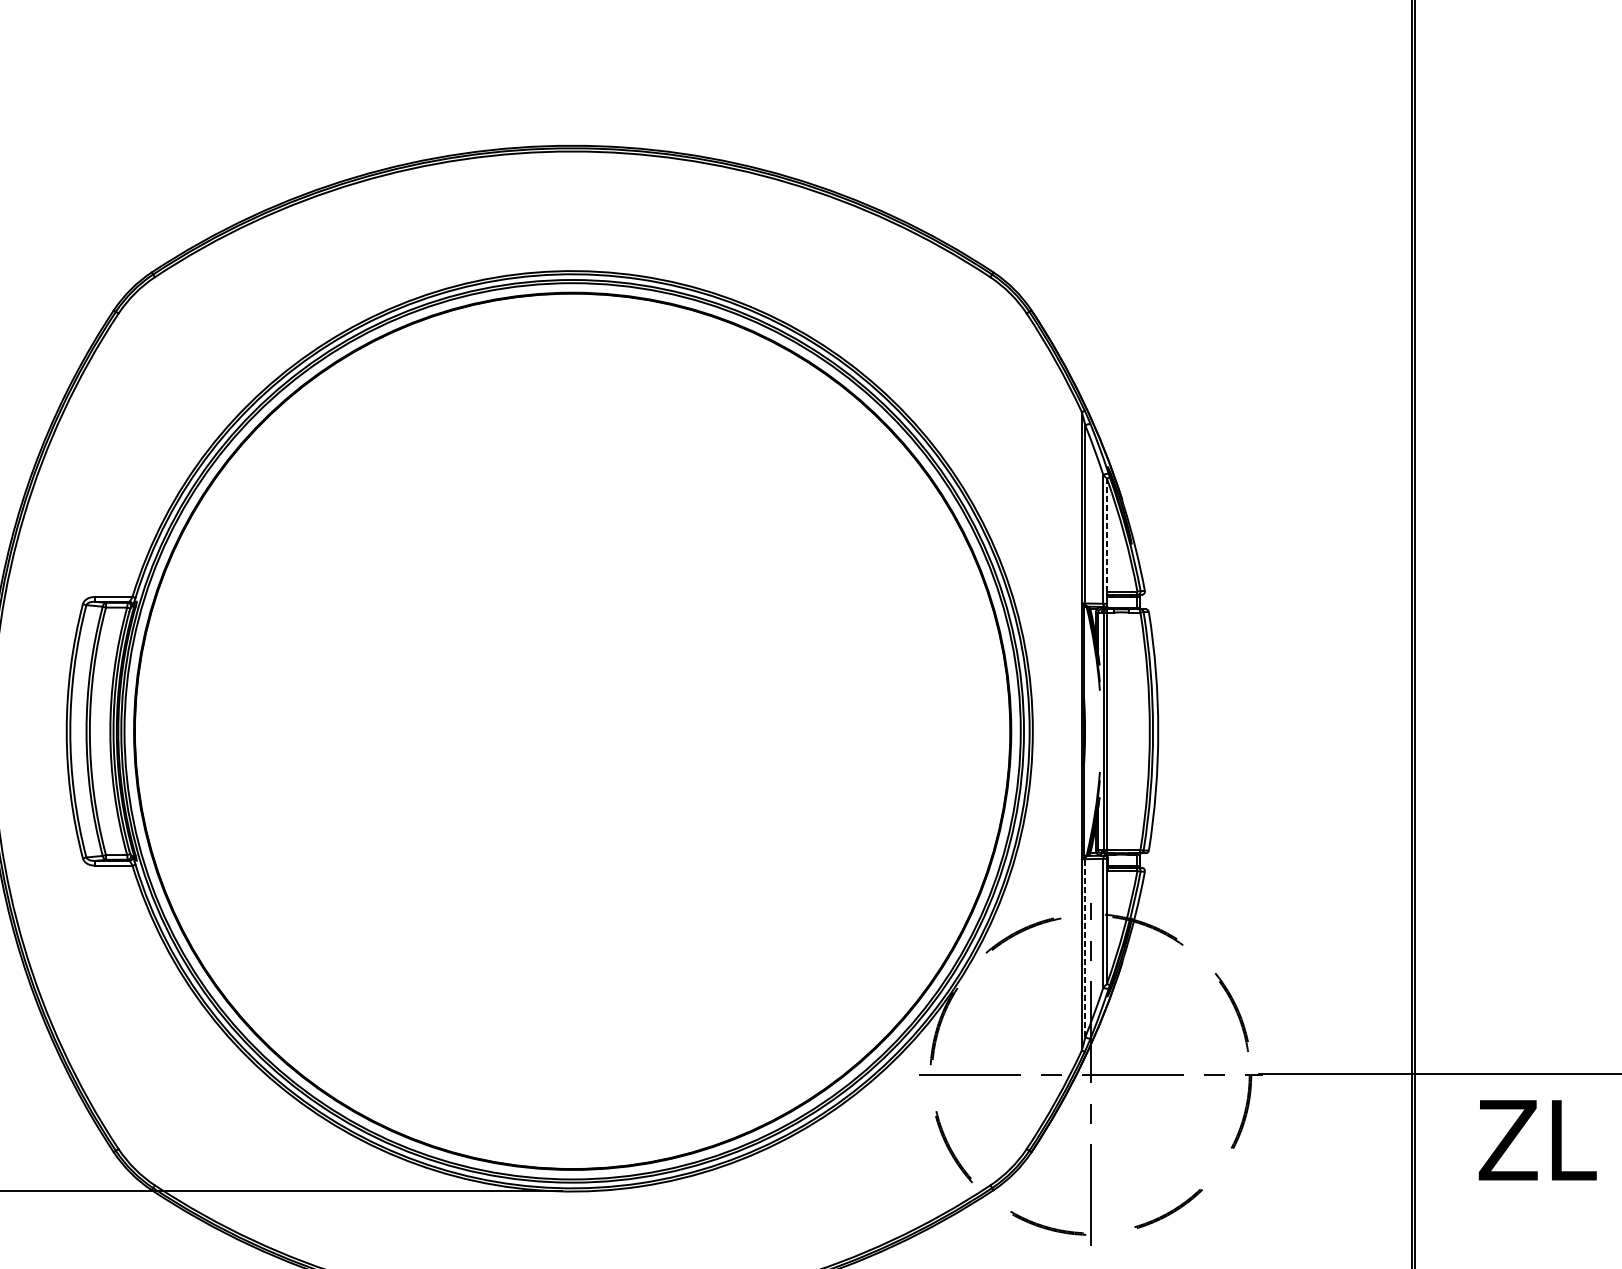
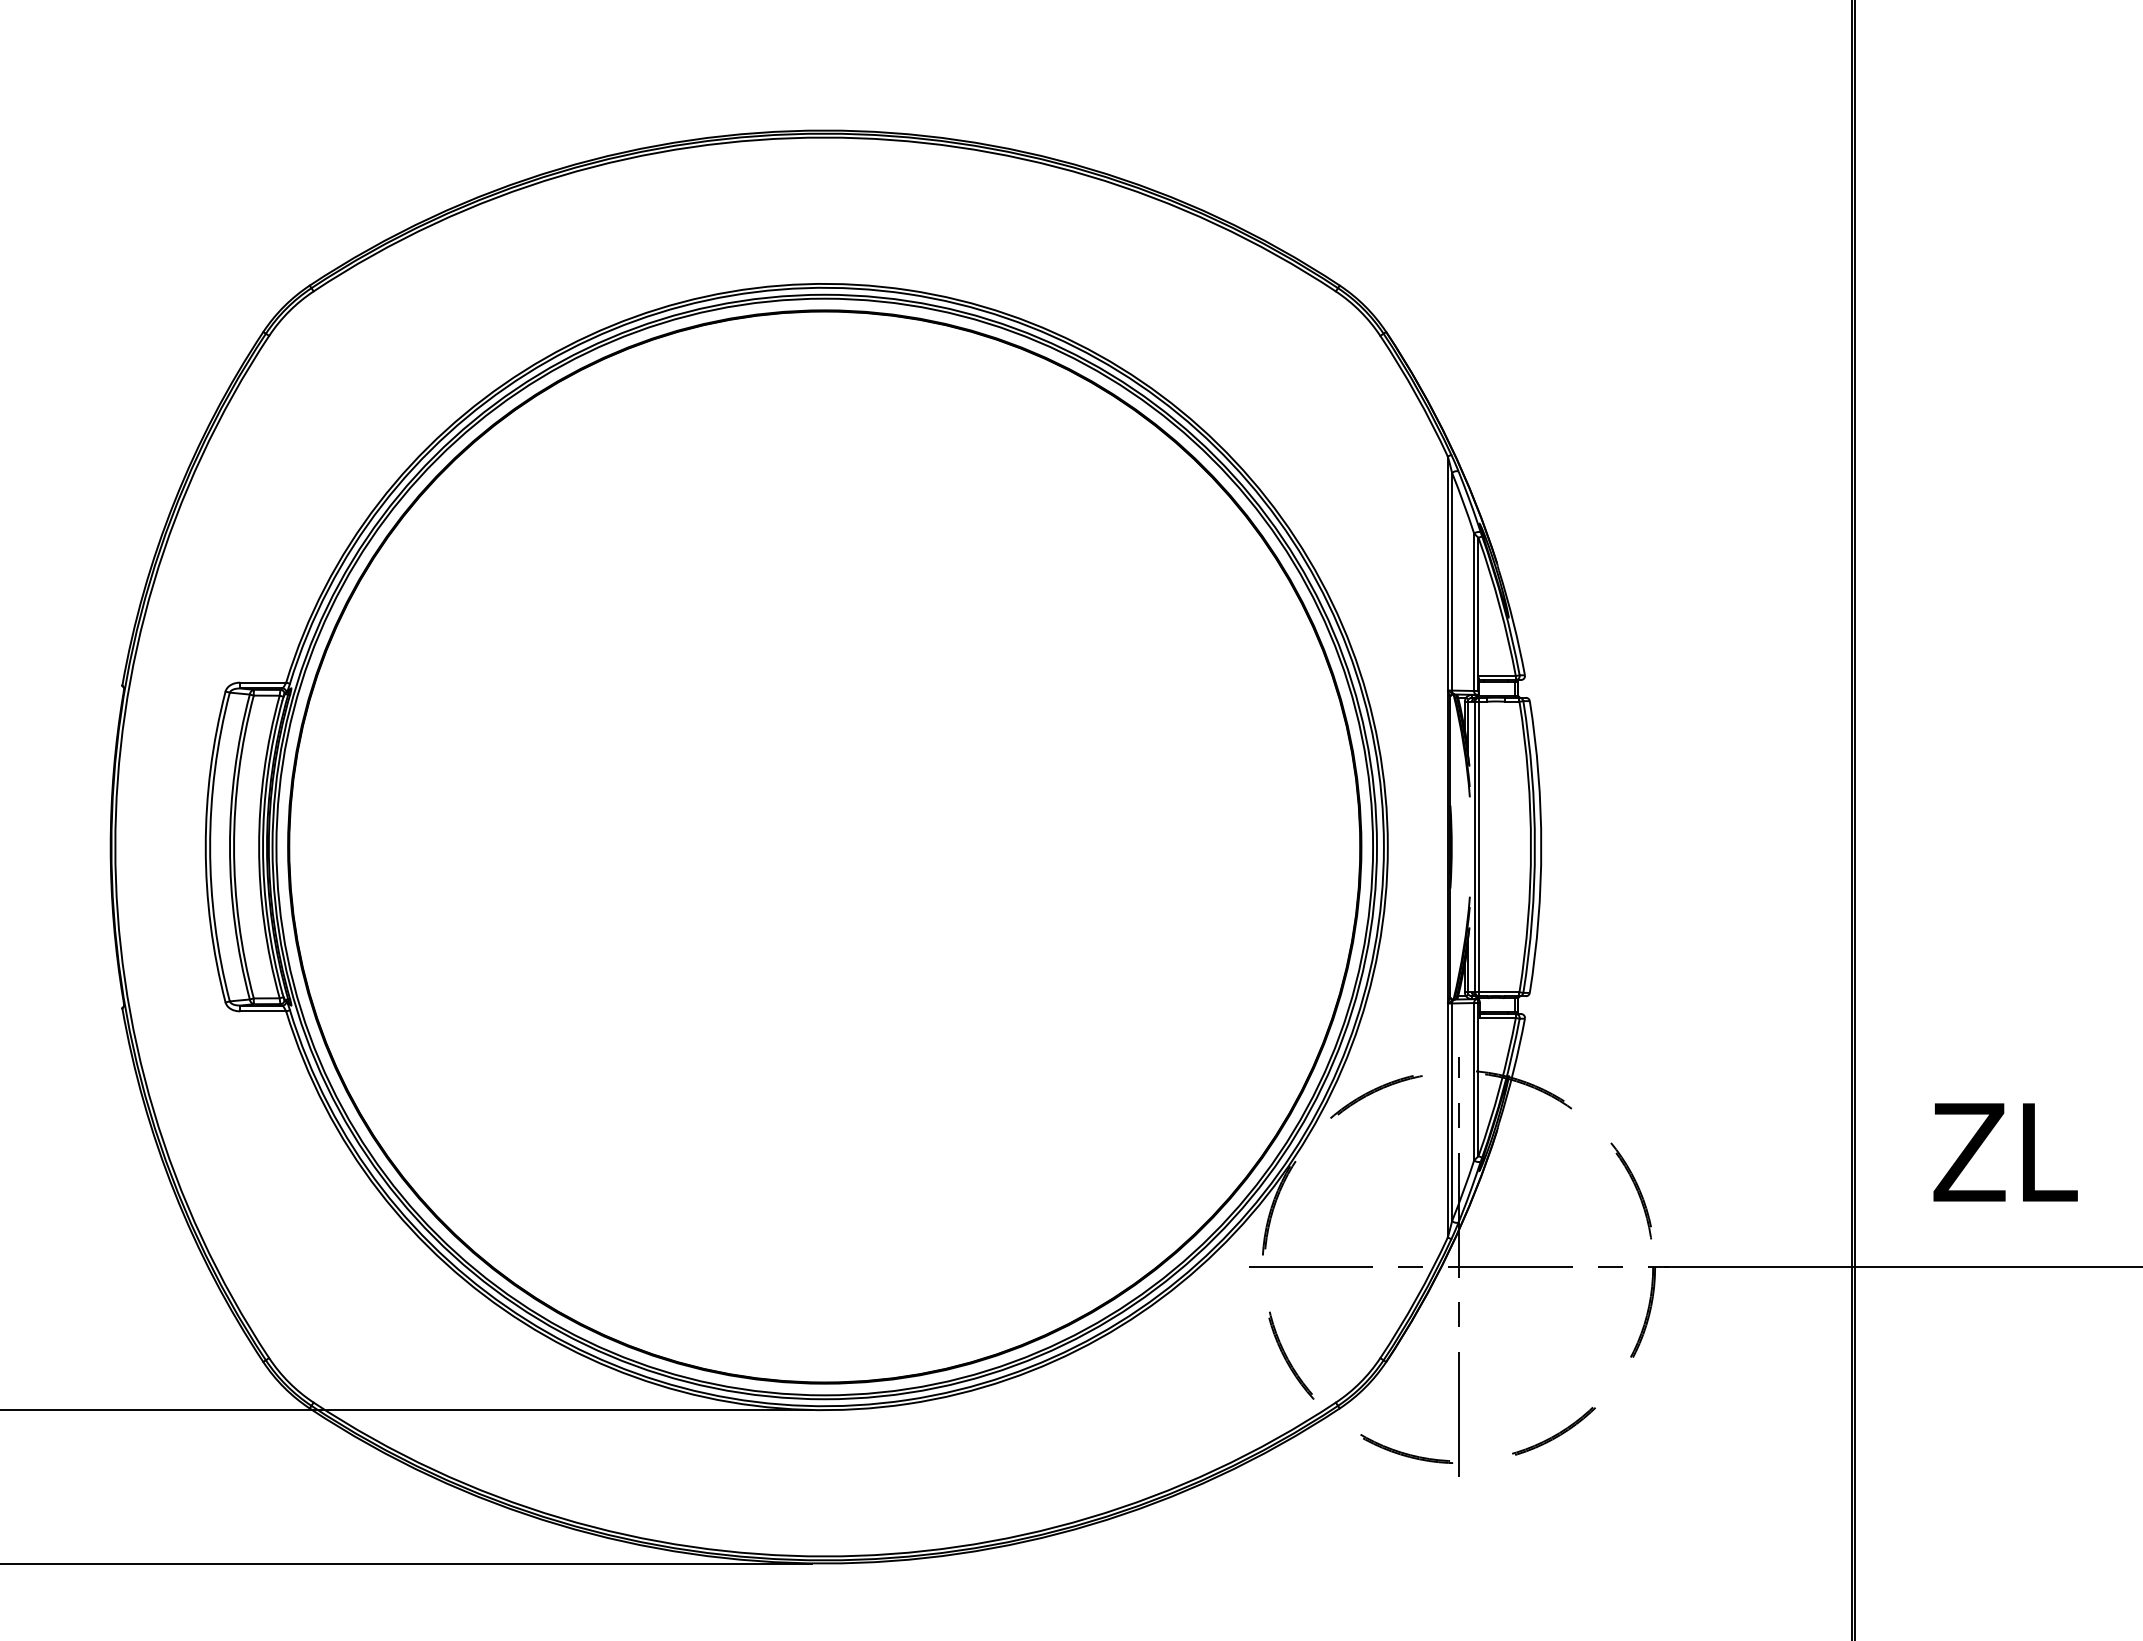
line: (1106, 534) -> (1478, 606), dashed -> solid
line: (1085, 948) -> (1452, 1112), dashed -> solid
text: (1537, 1140) -> (2005, 1152), moved

